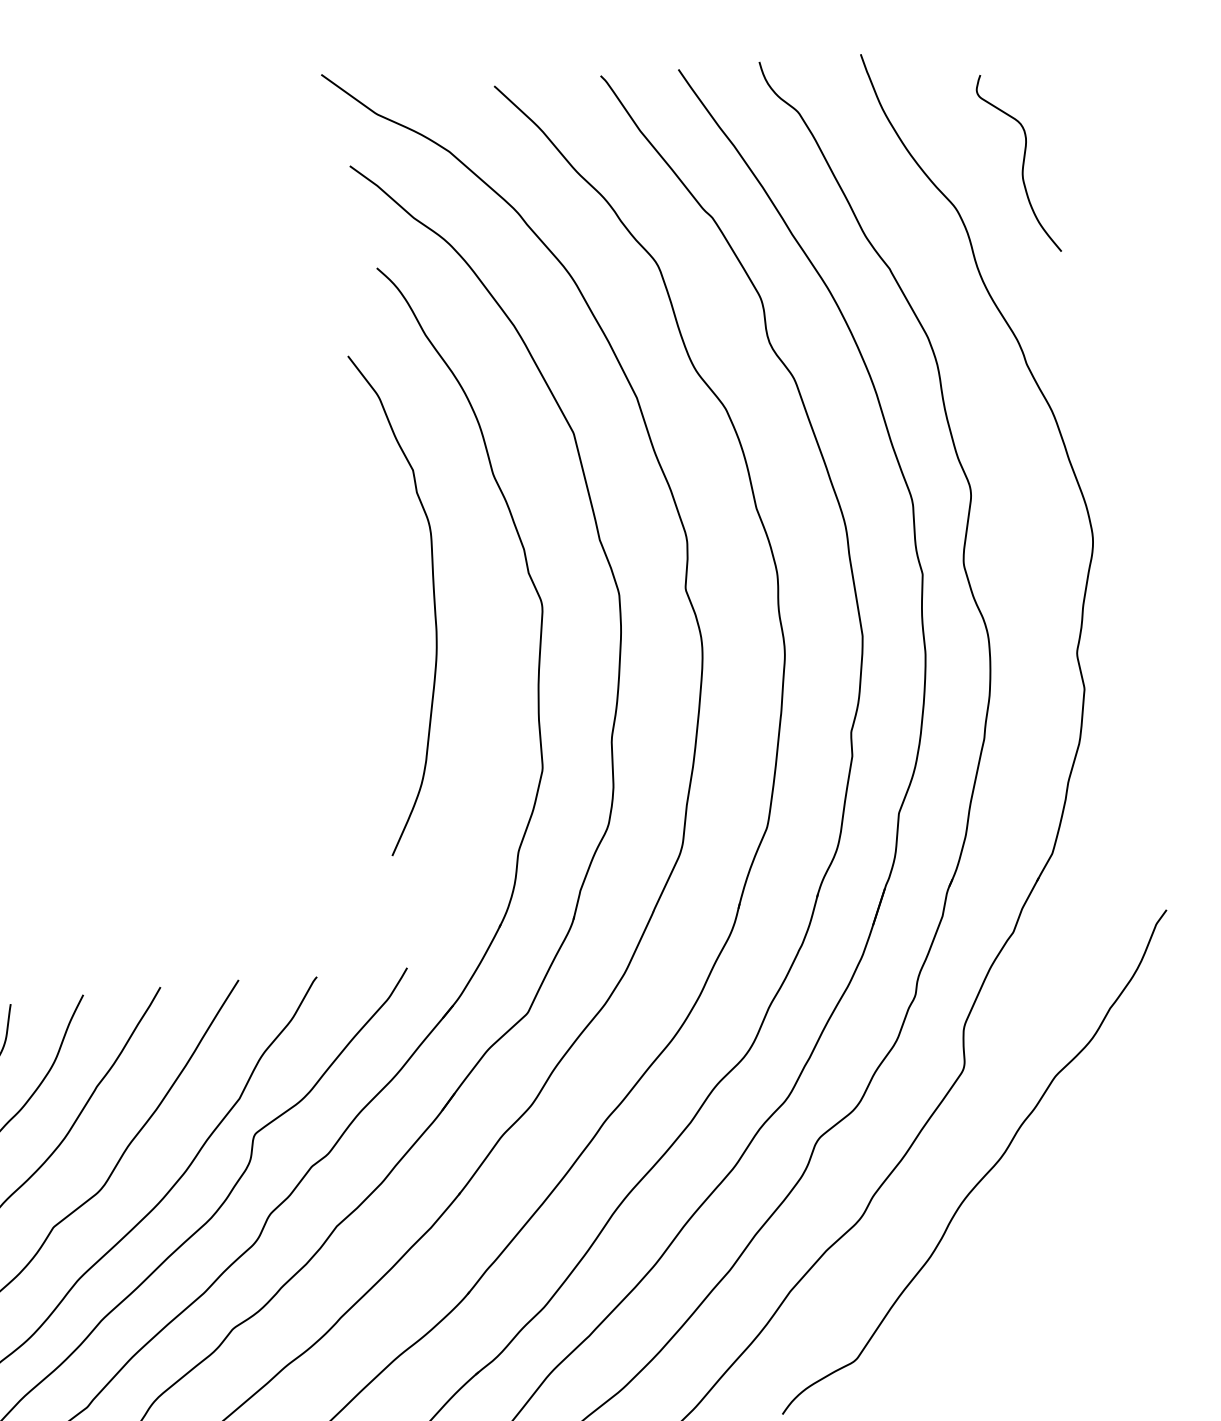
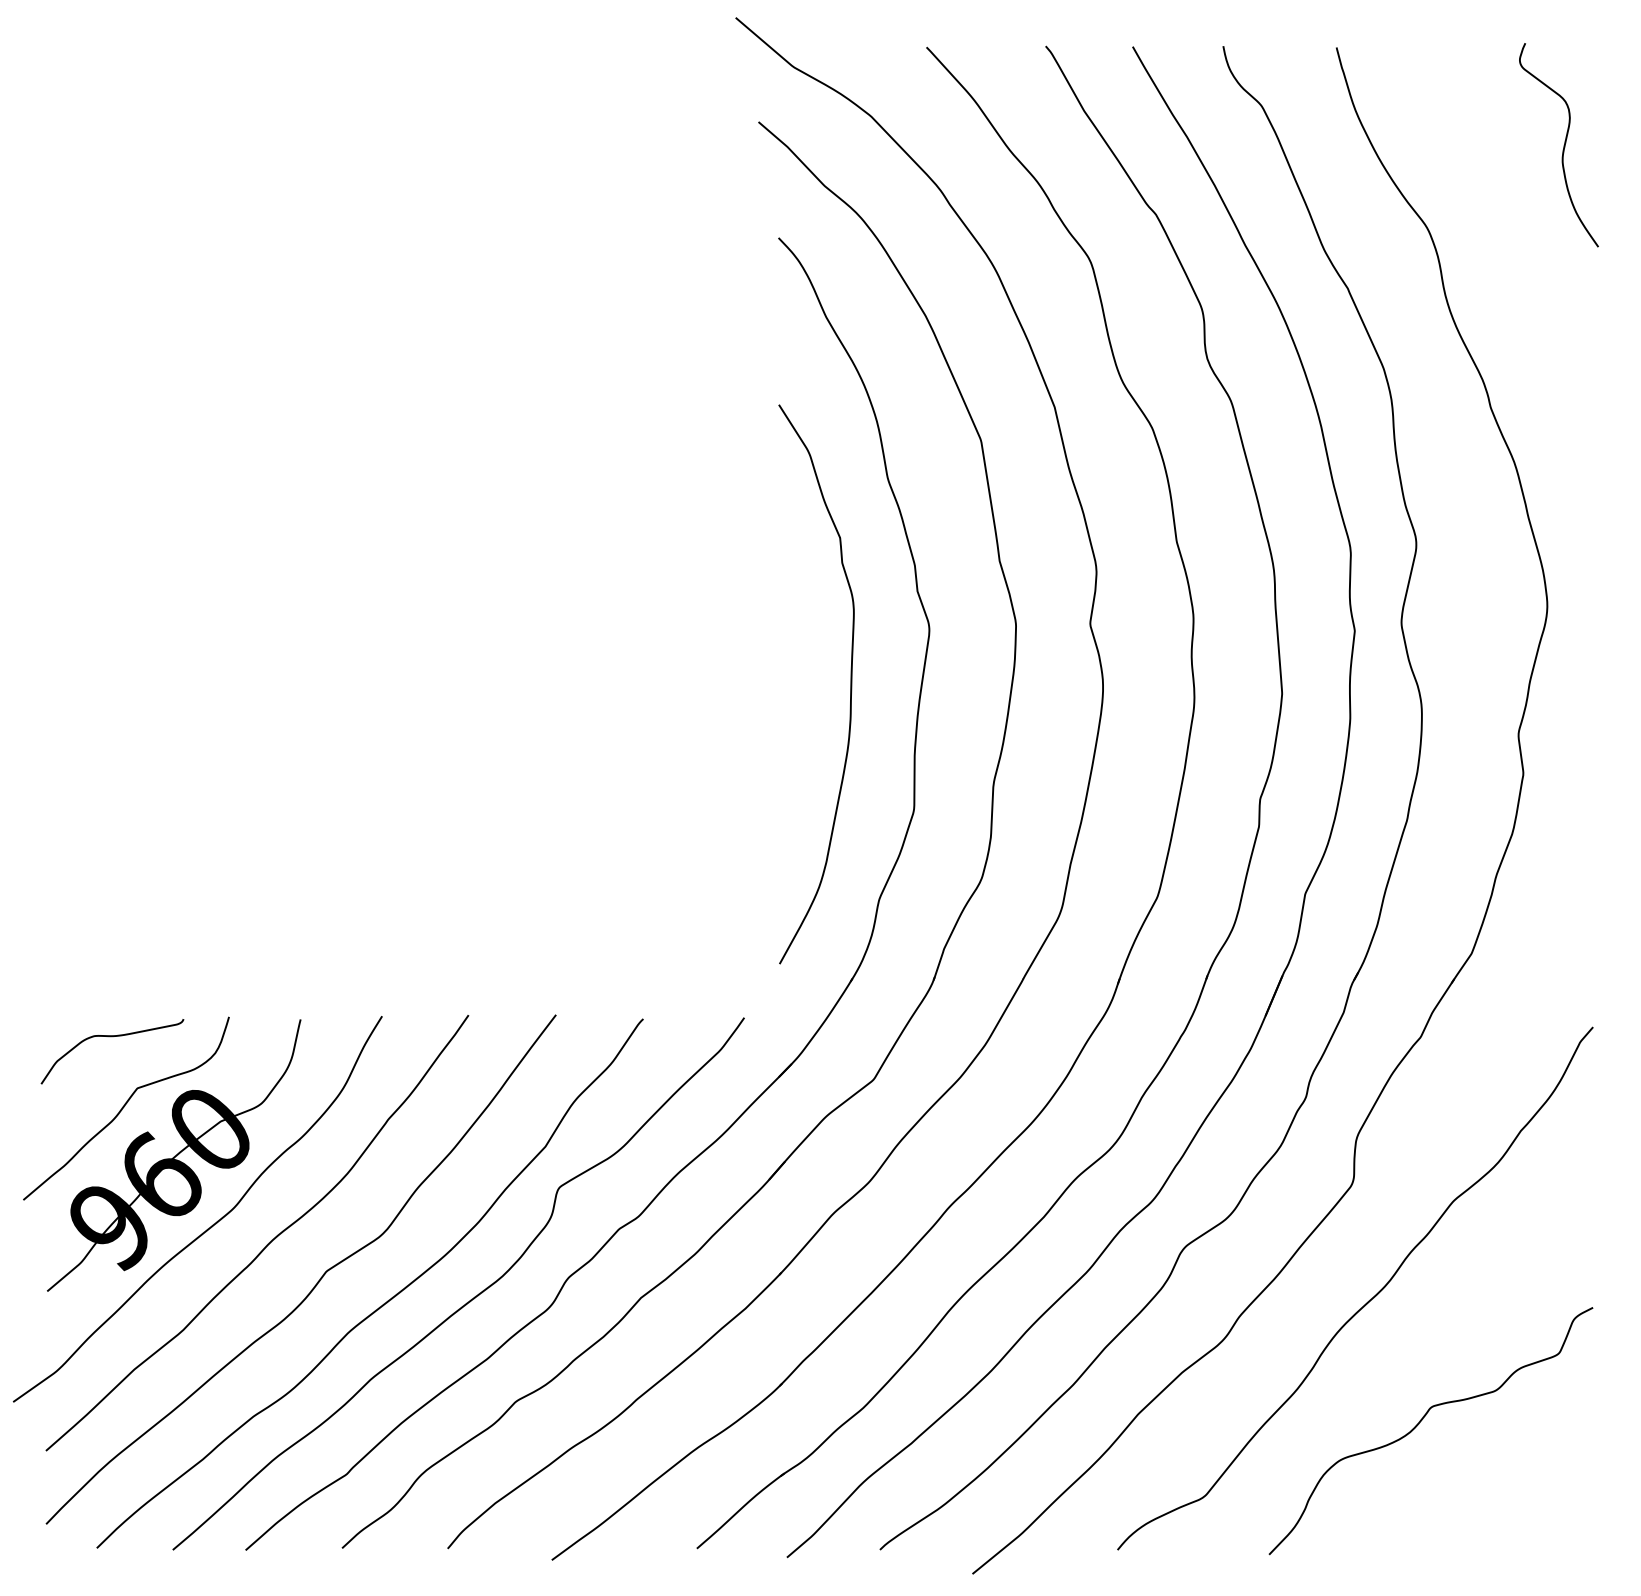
curve: (1022, 163) -> (1563, 145), moved
curve: (433, 600) -> (850, 684), moved
curve: (1042, 1278) -> (1419, 1424), added

